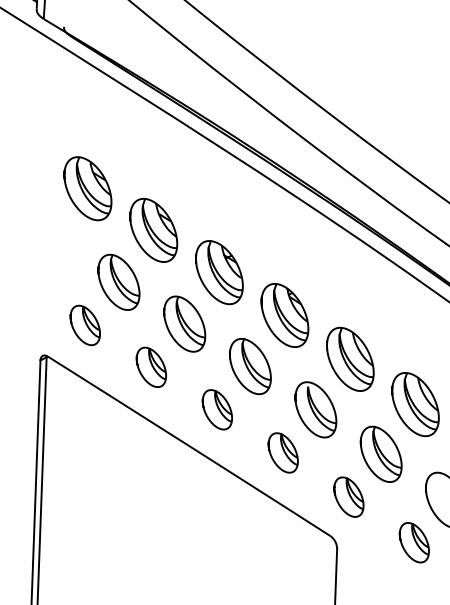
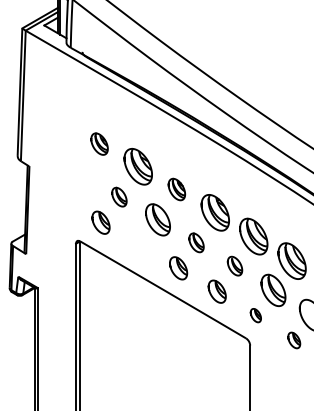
part: (87, 187) -> (99, 143), size x0.6
part: (218, 272) -> (176, 189), size x0.6
part: (119, 280) -> (119, 196), size x0.6
part: (250, 365) -> (196, 242), size x0.6
part: (150, 367) -> (139, 245), removed
part: (314, 408) -> (234, 265), size x0.6
part: (348, 496) -> (255, 315), size x0.6
part: (412, 542) -> (293, 340), size x0.7

